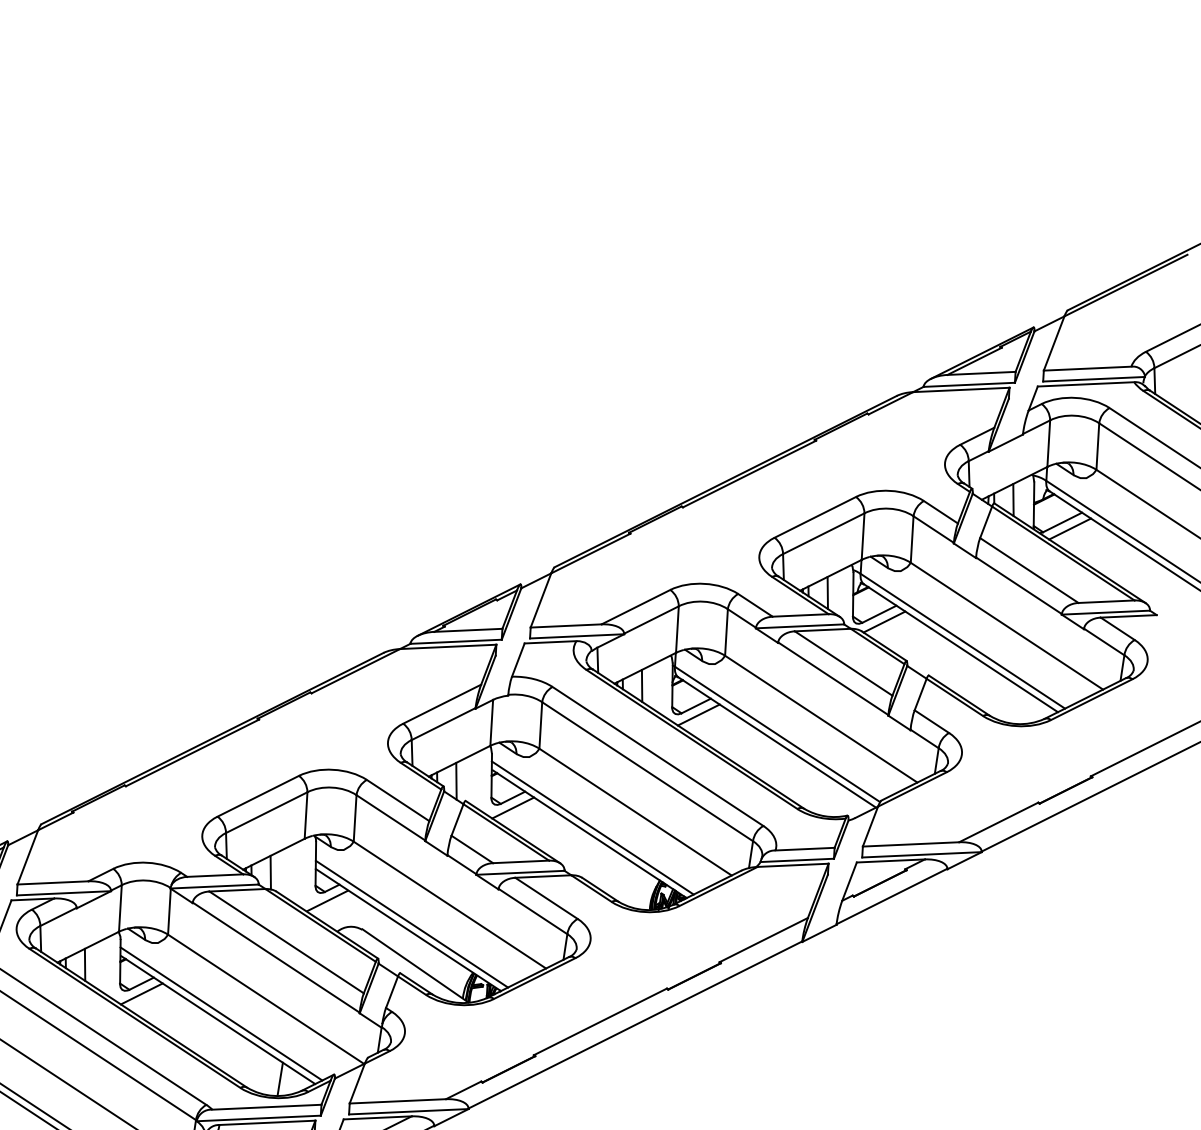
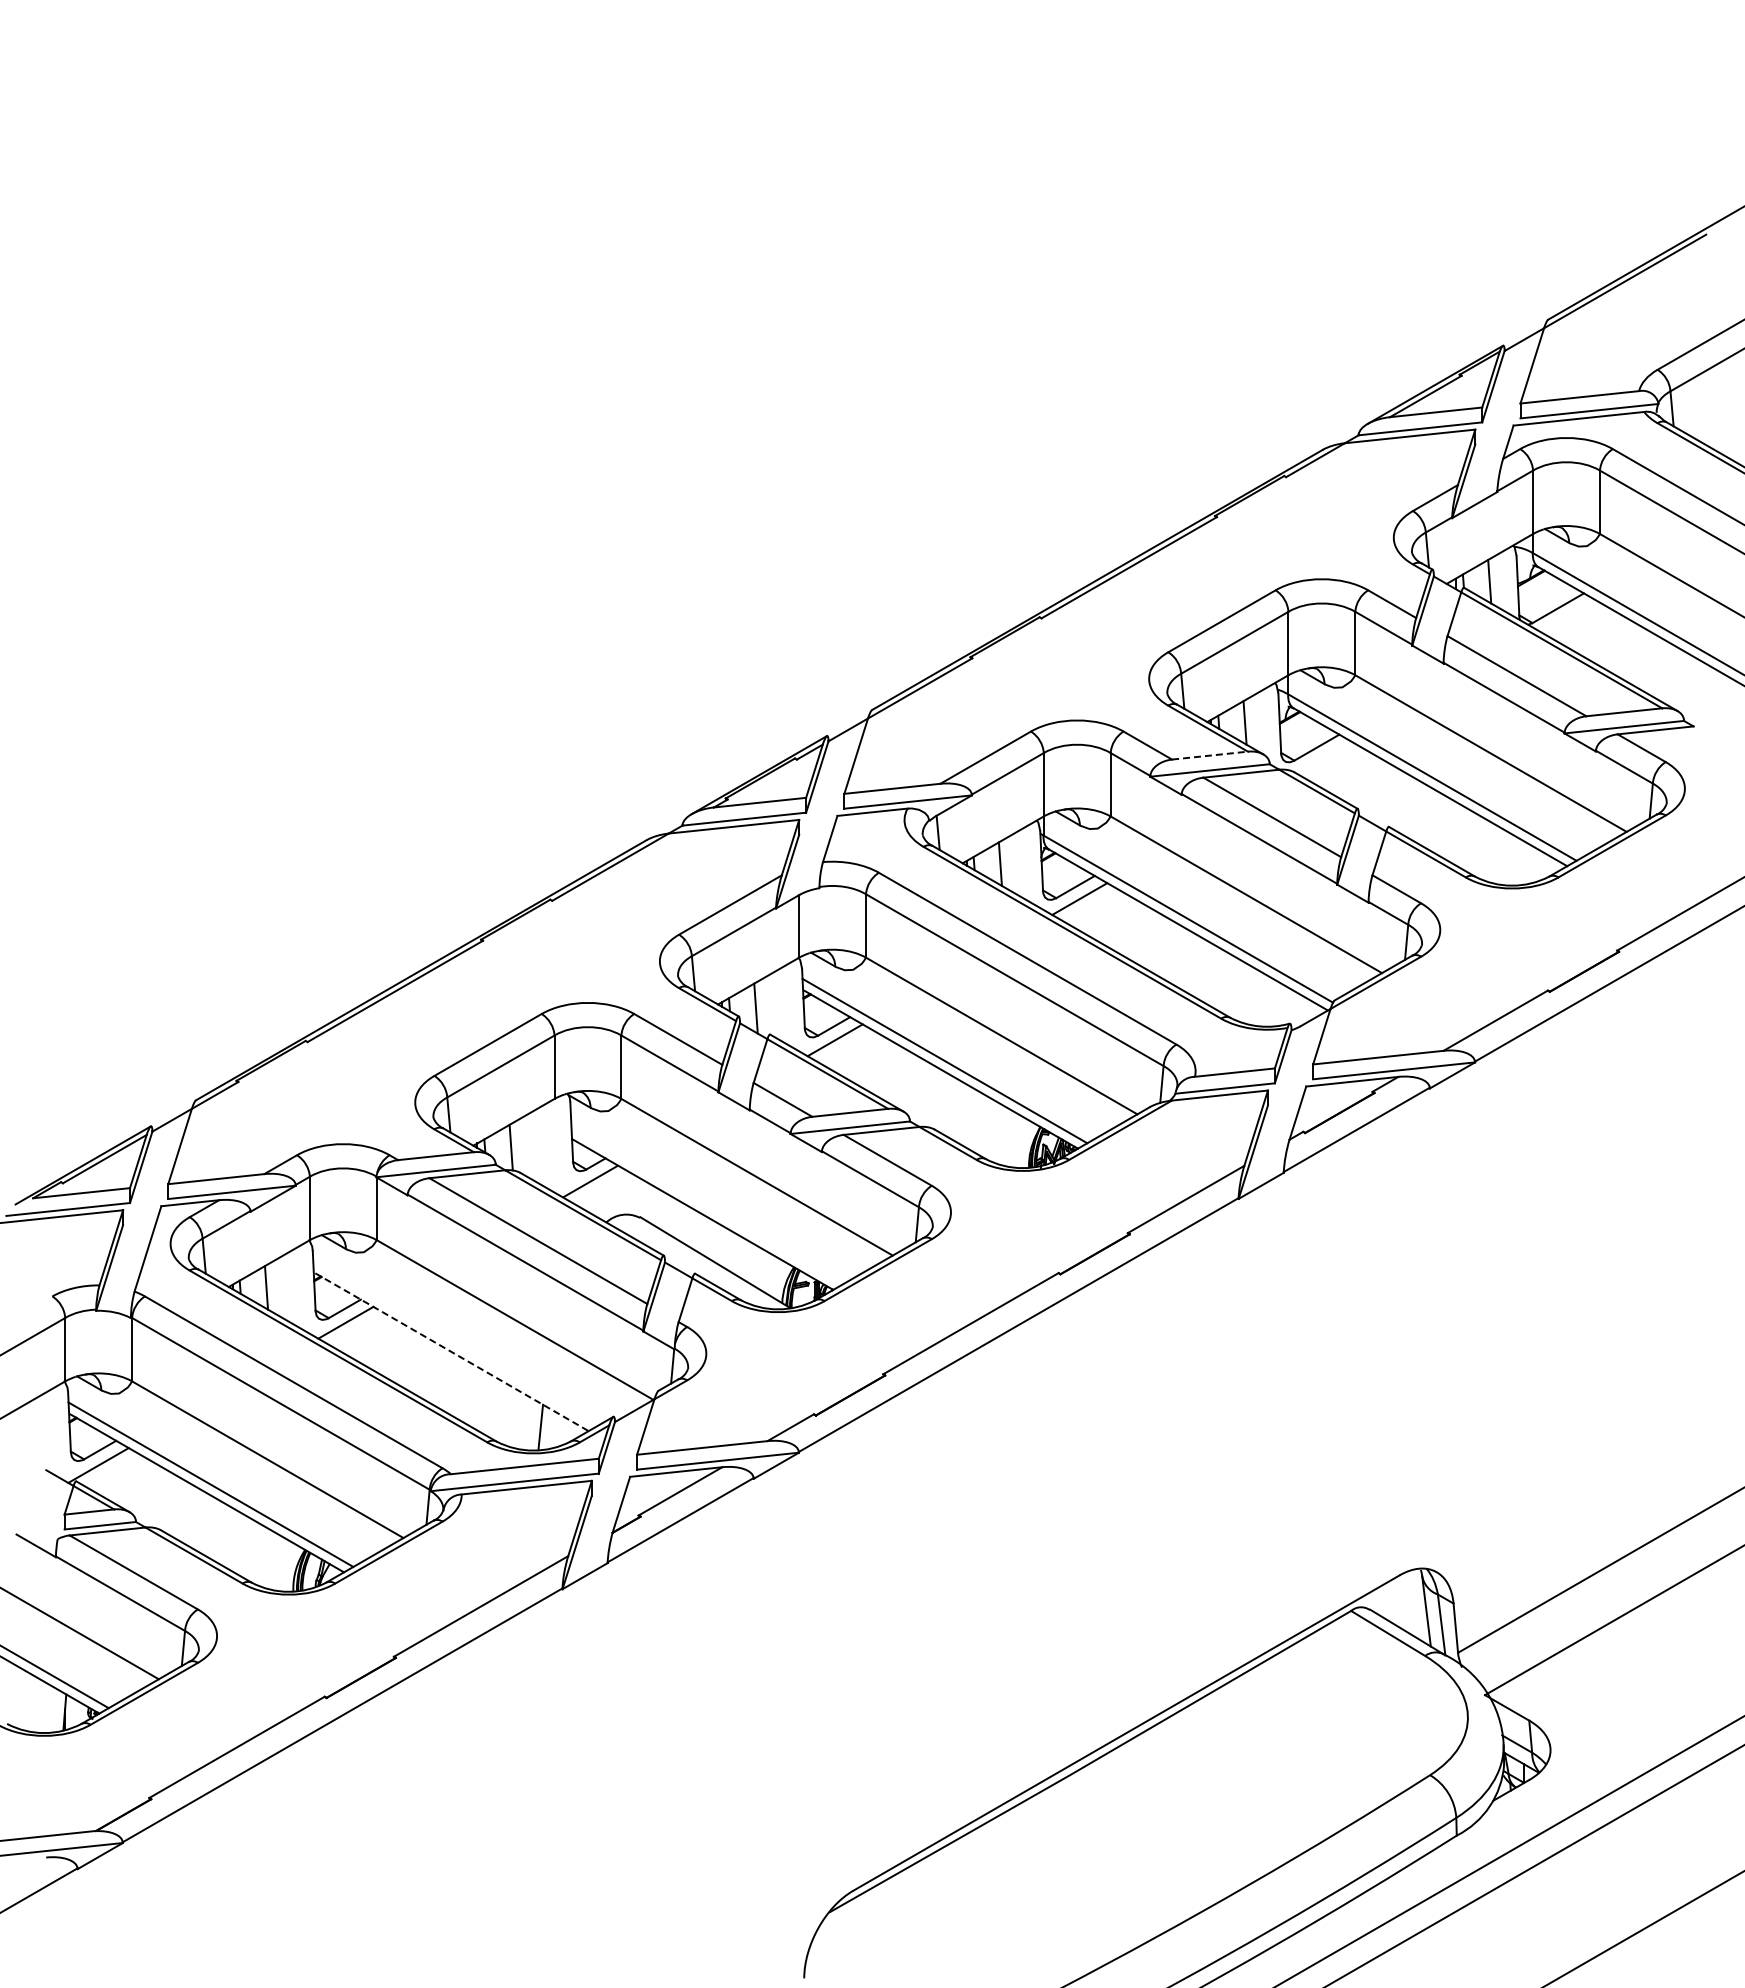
line: (1069, 528) -> (1568, 616), removed
line: (801, 615) -> (1210, 755), solid -> dashed
line: (883, 621) -> (1323, 757), removed
line: (411, 923) -> (706, 1205), removed
line: (221, 1013) -> (455, 1343), removed
line: (218, 1020) -> (452, 1352), solid -> dashed

